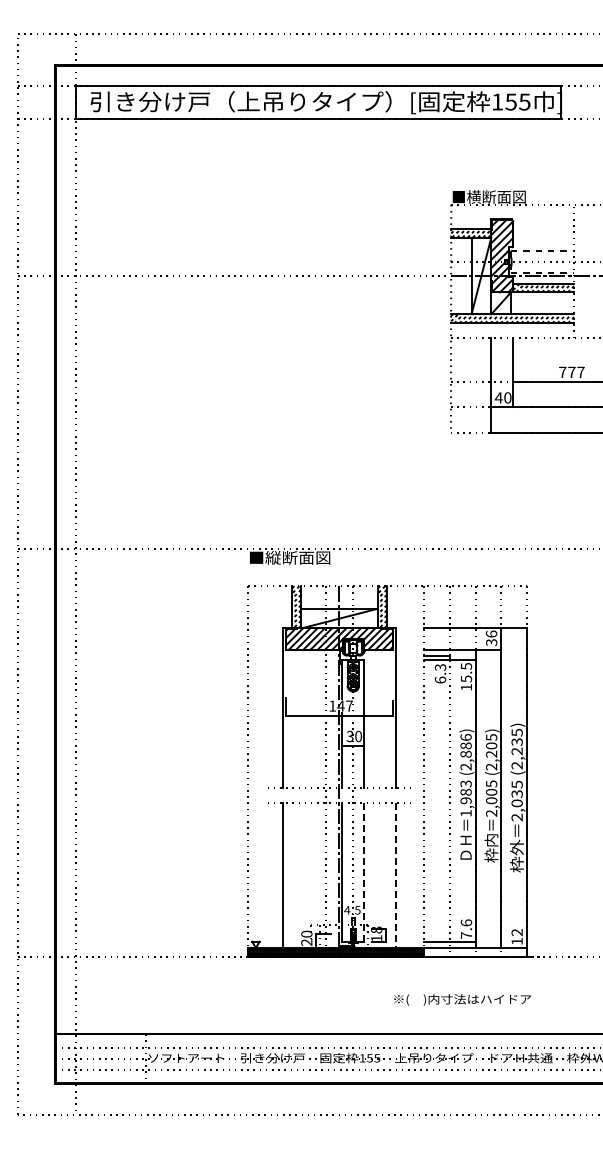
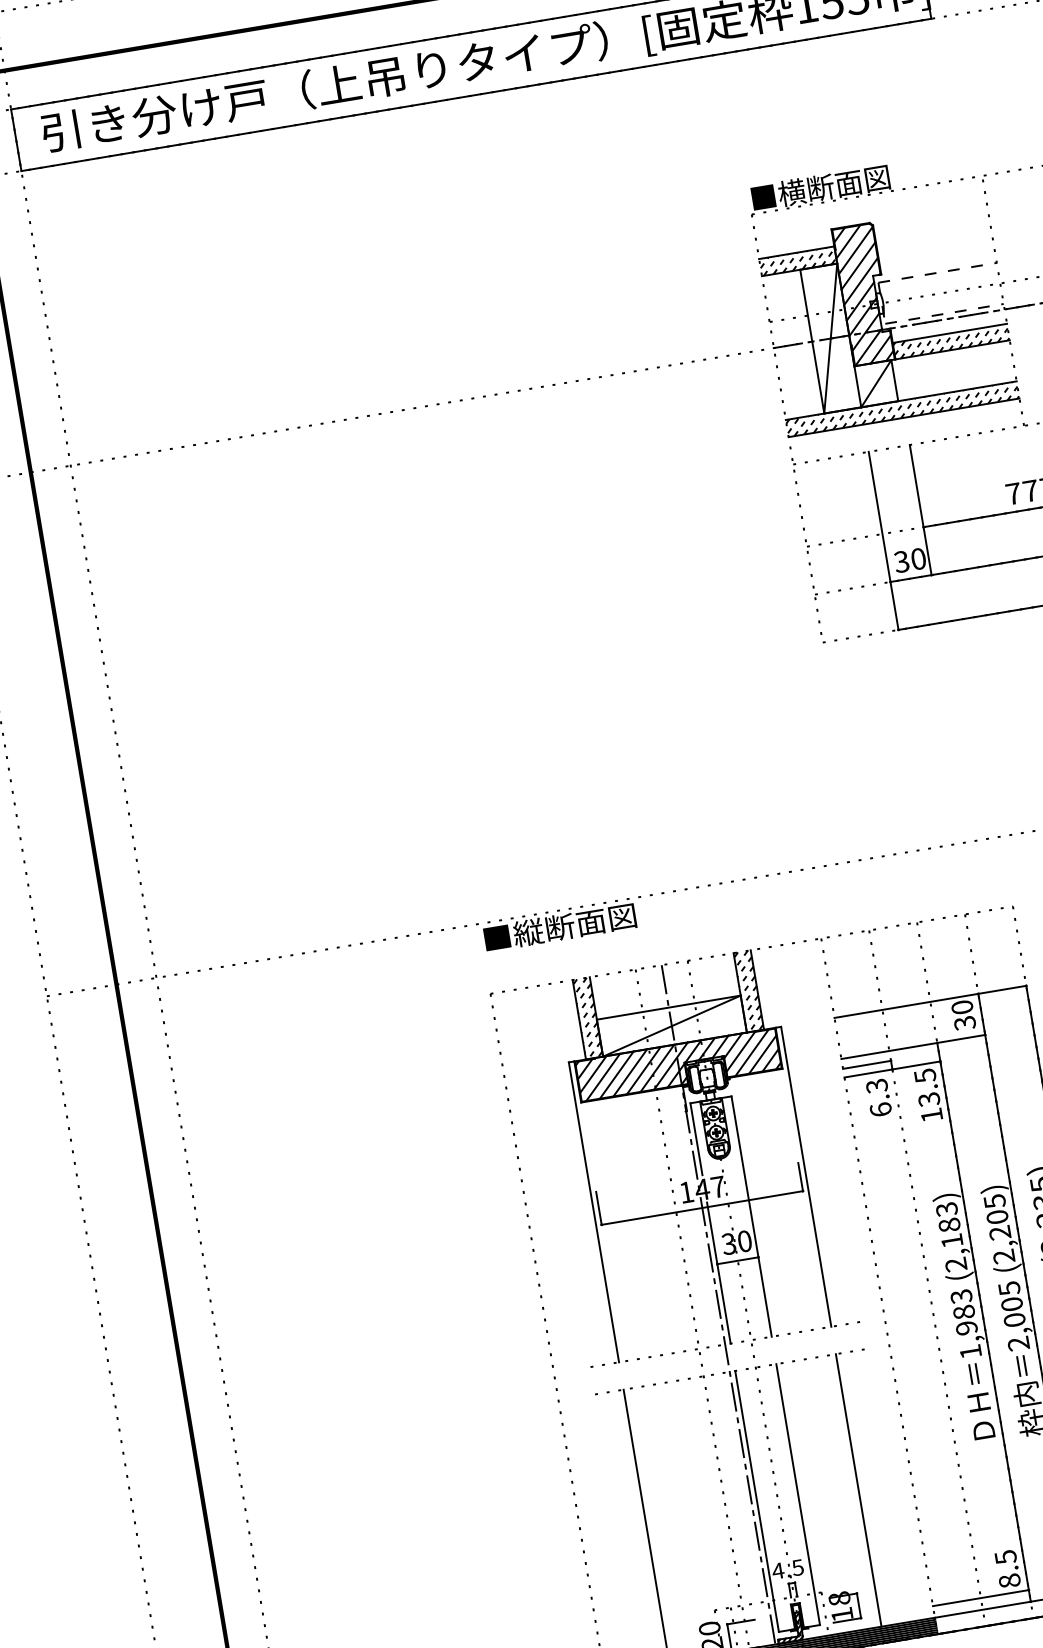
text: (498, 397) -> (900, 561), 40 -> 30
text: (491, 633) -> (961, 1006), 36 -> 30
text: (465, 678) -> (927, 1098), 15.5 -> 13.5
text: (465, 745) -> (948, 1224), (2,886) -> (2,183)
line: (364, 872) -> (798, 1494), dashed -> solid
line: (396, 875) -> (859, 1490), dashed -> solid
text: (466, 928) -> (1007, 1567), 7.6 -> 8.5

